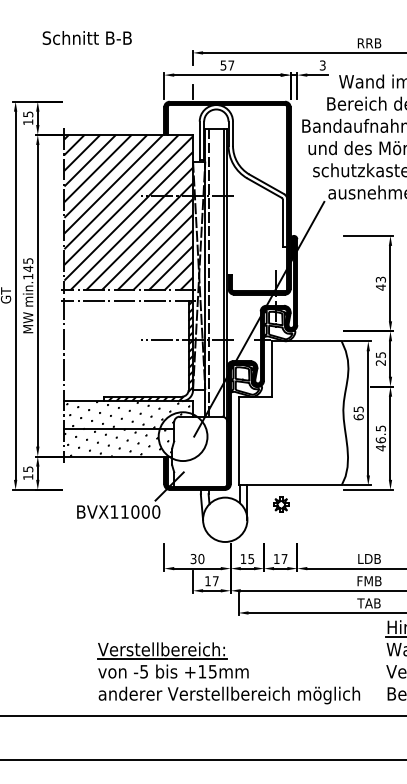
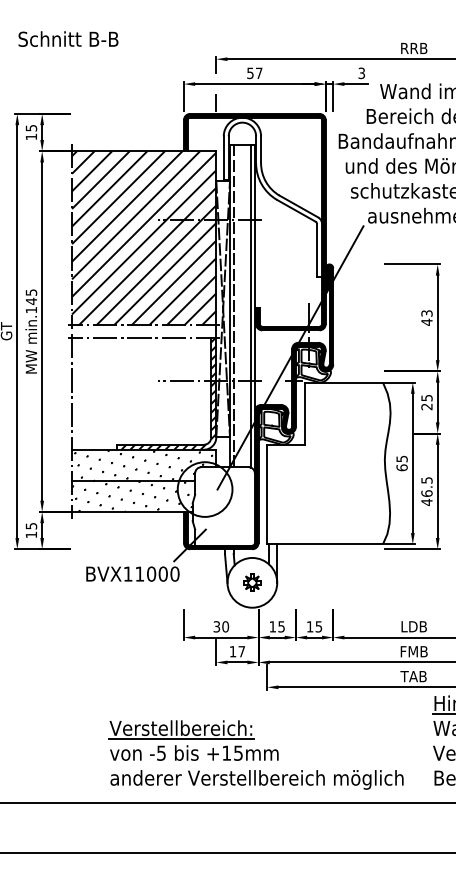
text: (86, 37) -> (67, 38), moved
part: (281, 504) -> (252, 582), moved
text: (284, 559) -> (318, 627), 17 -> 15

